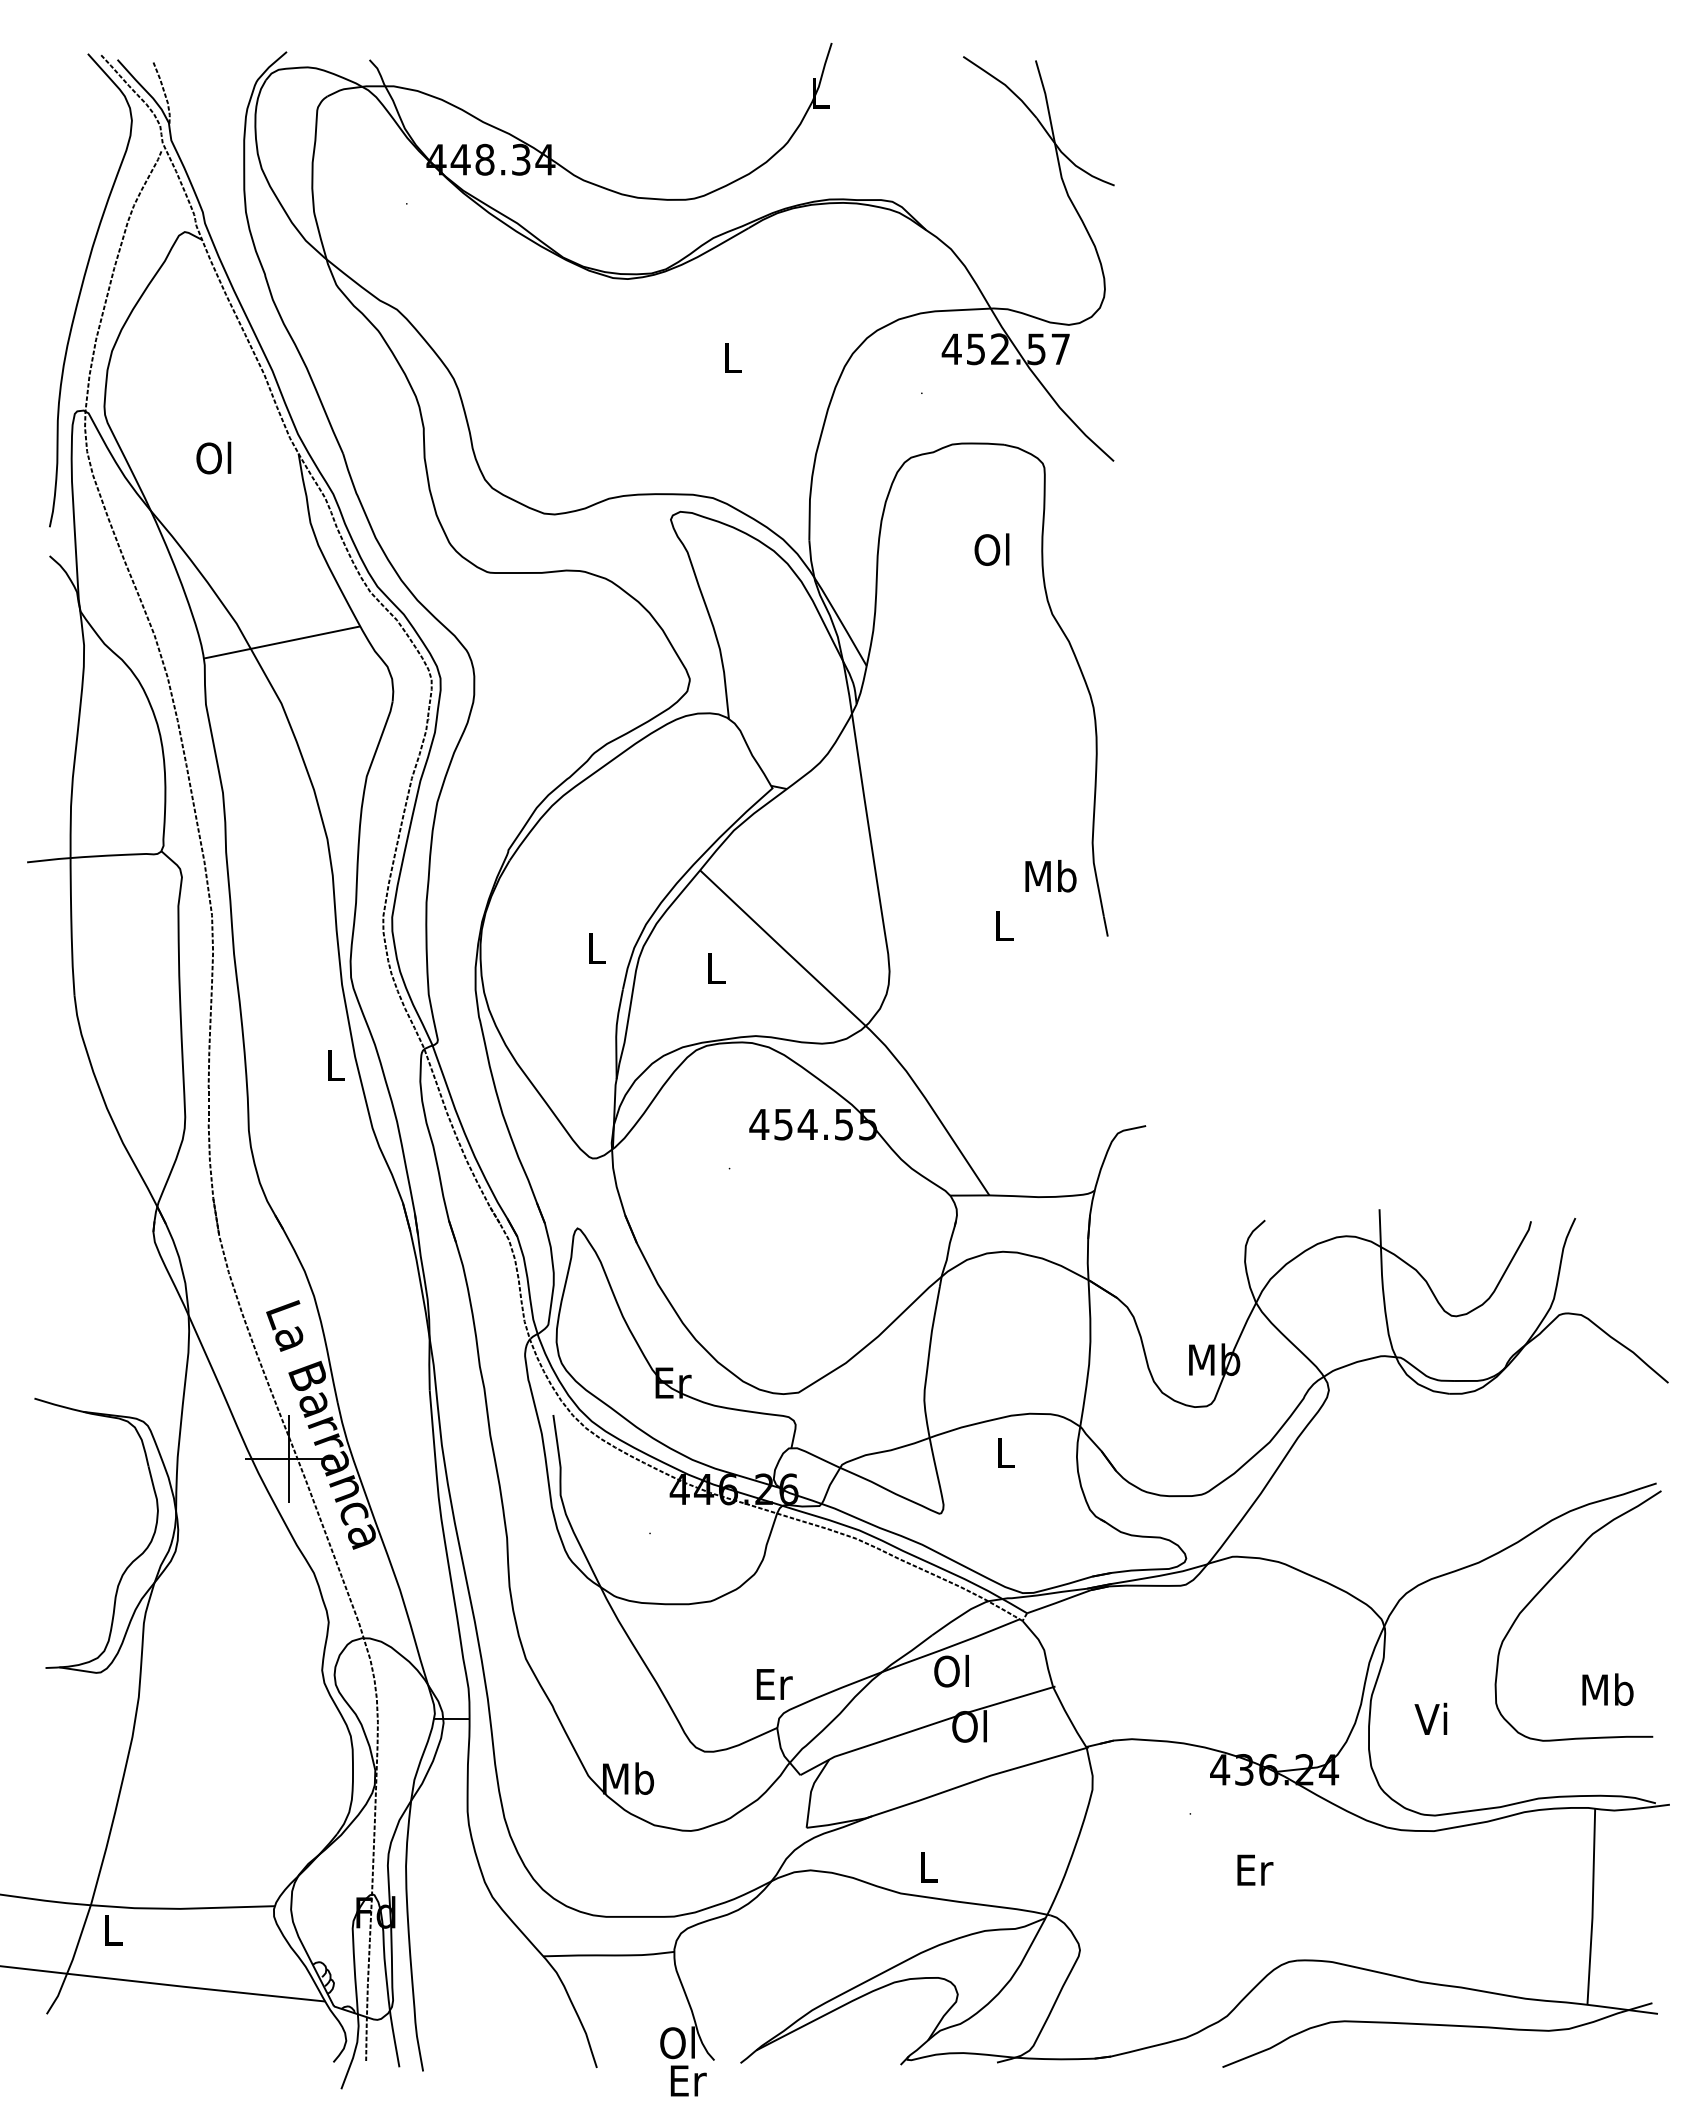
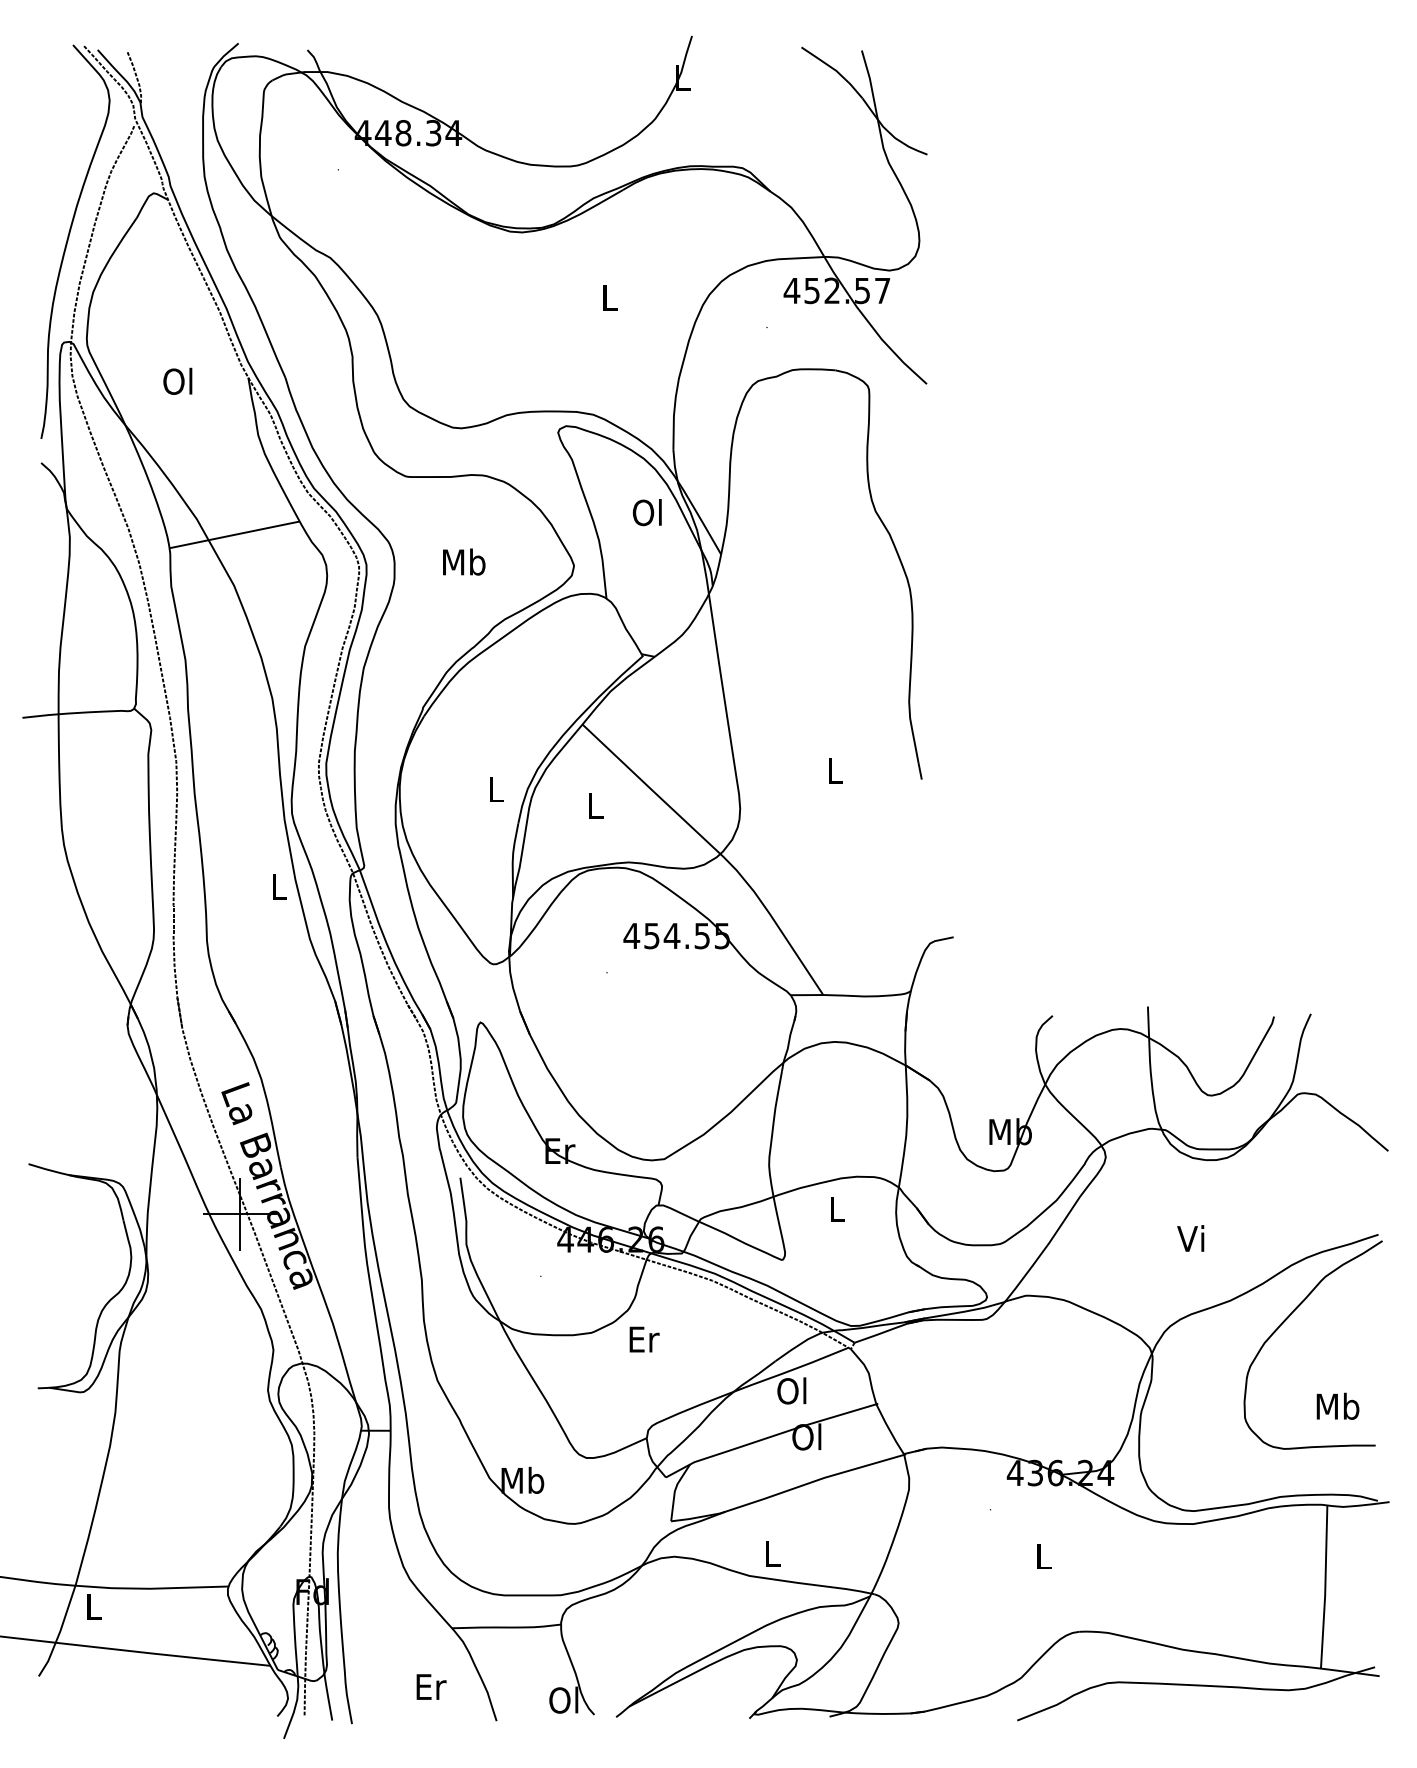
text: (991, 549) -> (646, 512), moved
text: (1050, 875) -> (463, 561), moved
text: (774, 1684) -> (644, 1339), moved
text: (1430, 1718) -> (1190, 1238), moved
text: (1255, 1869) -> (1044, 1556), Er -> L
text: (688, 2080) -> (431, 1686), moved

